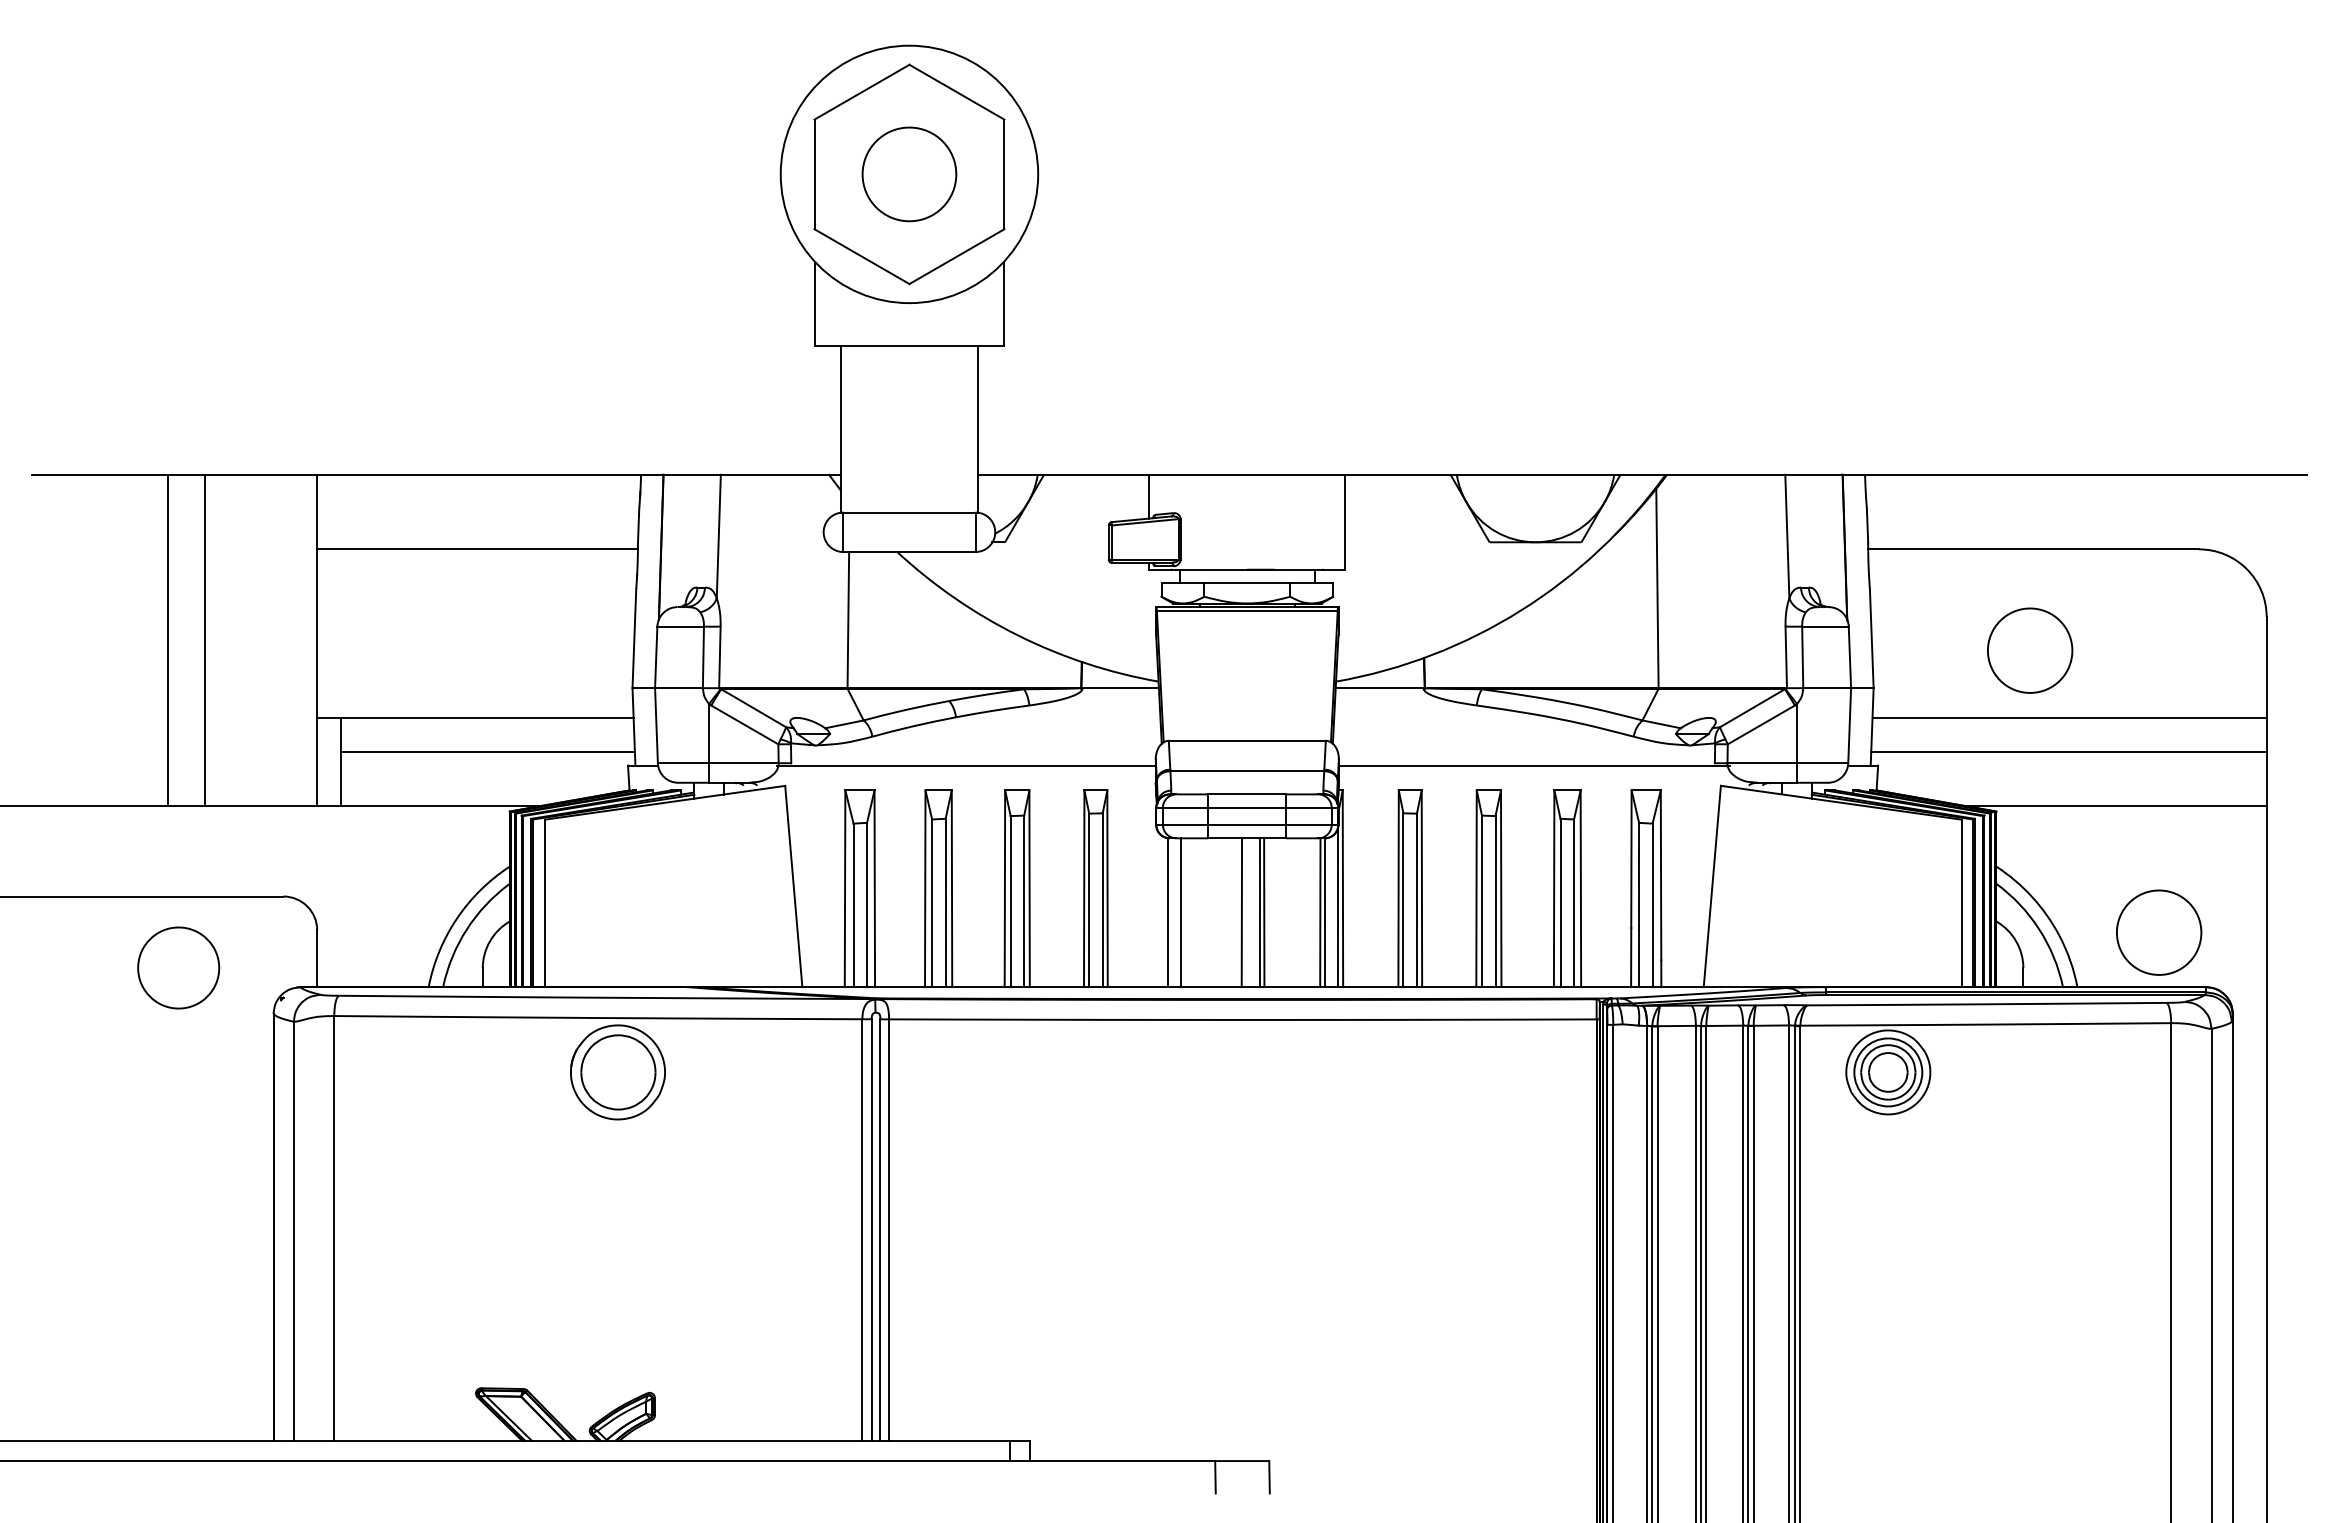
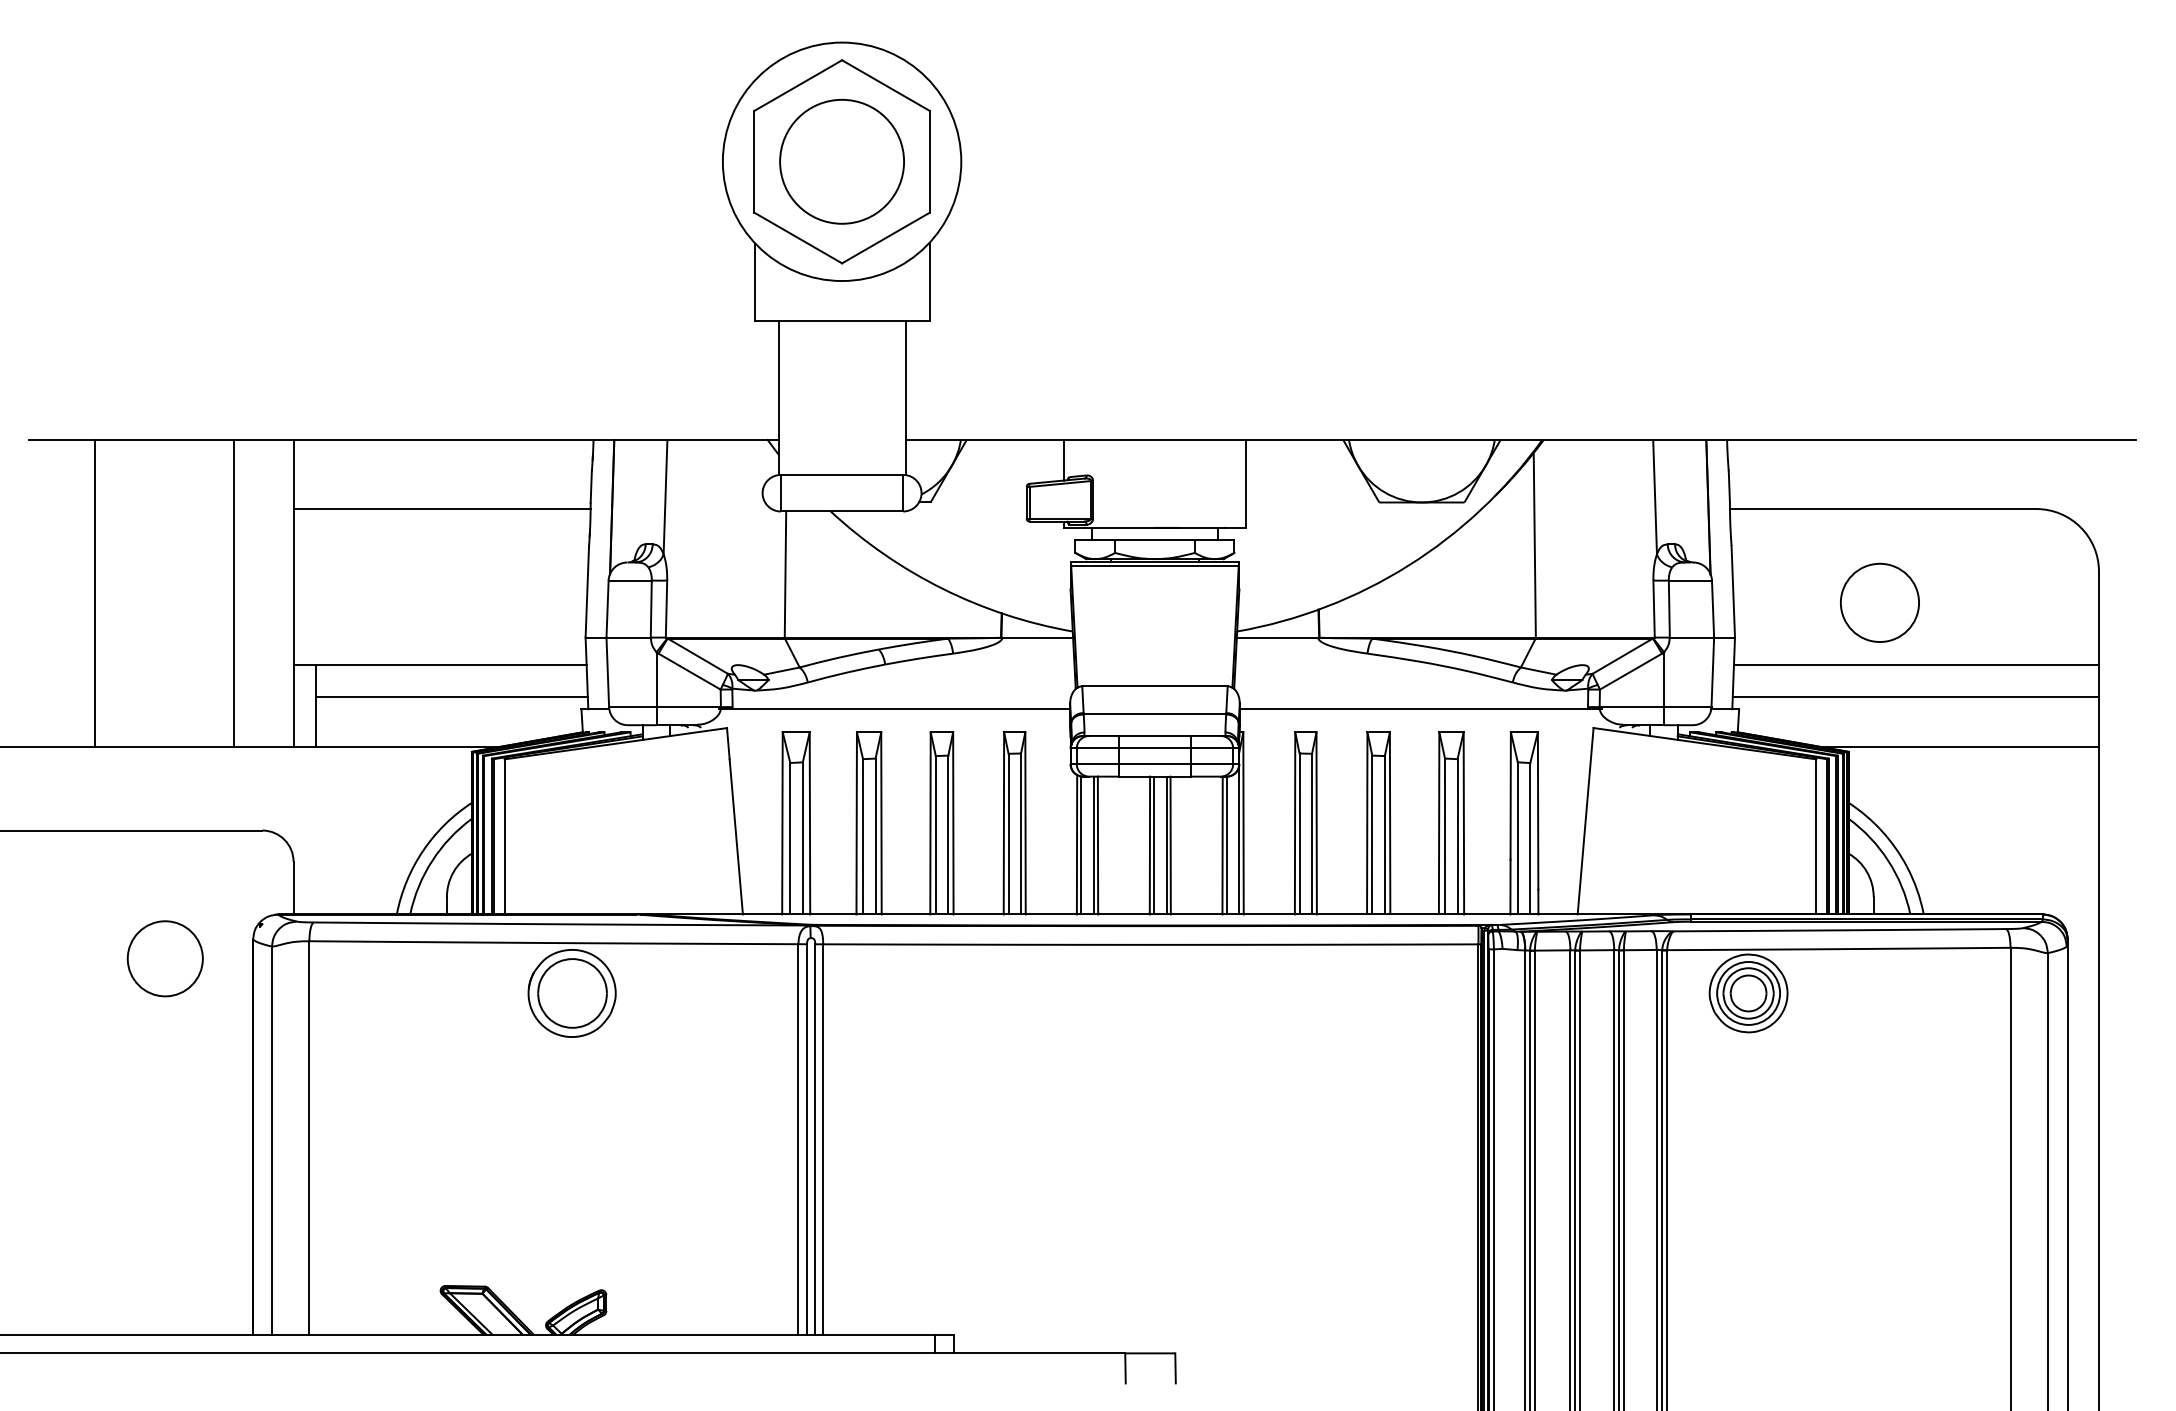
circle: (909, 174) -> (842, 161), size x1.43
line: (167, 640) -> (94, 593), moved
line: (204, 640) -> (233, 593), moved
line: (1163, 911) -> (1077, 844), added
line: (1185, 912) -> (1097, 845), added
line: (1246, 912) -> (1154, 845), added
circle: (2159, 932) -> (1999, 863), removed
circle: (178, 967) -> (165, 958), moved

